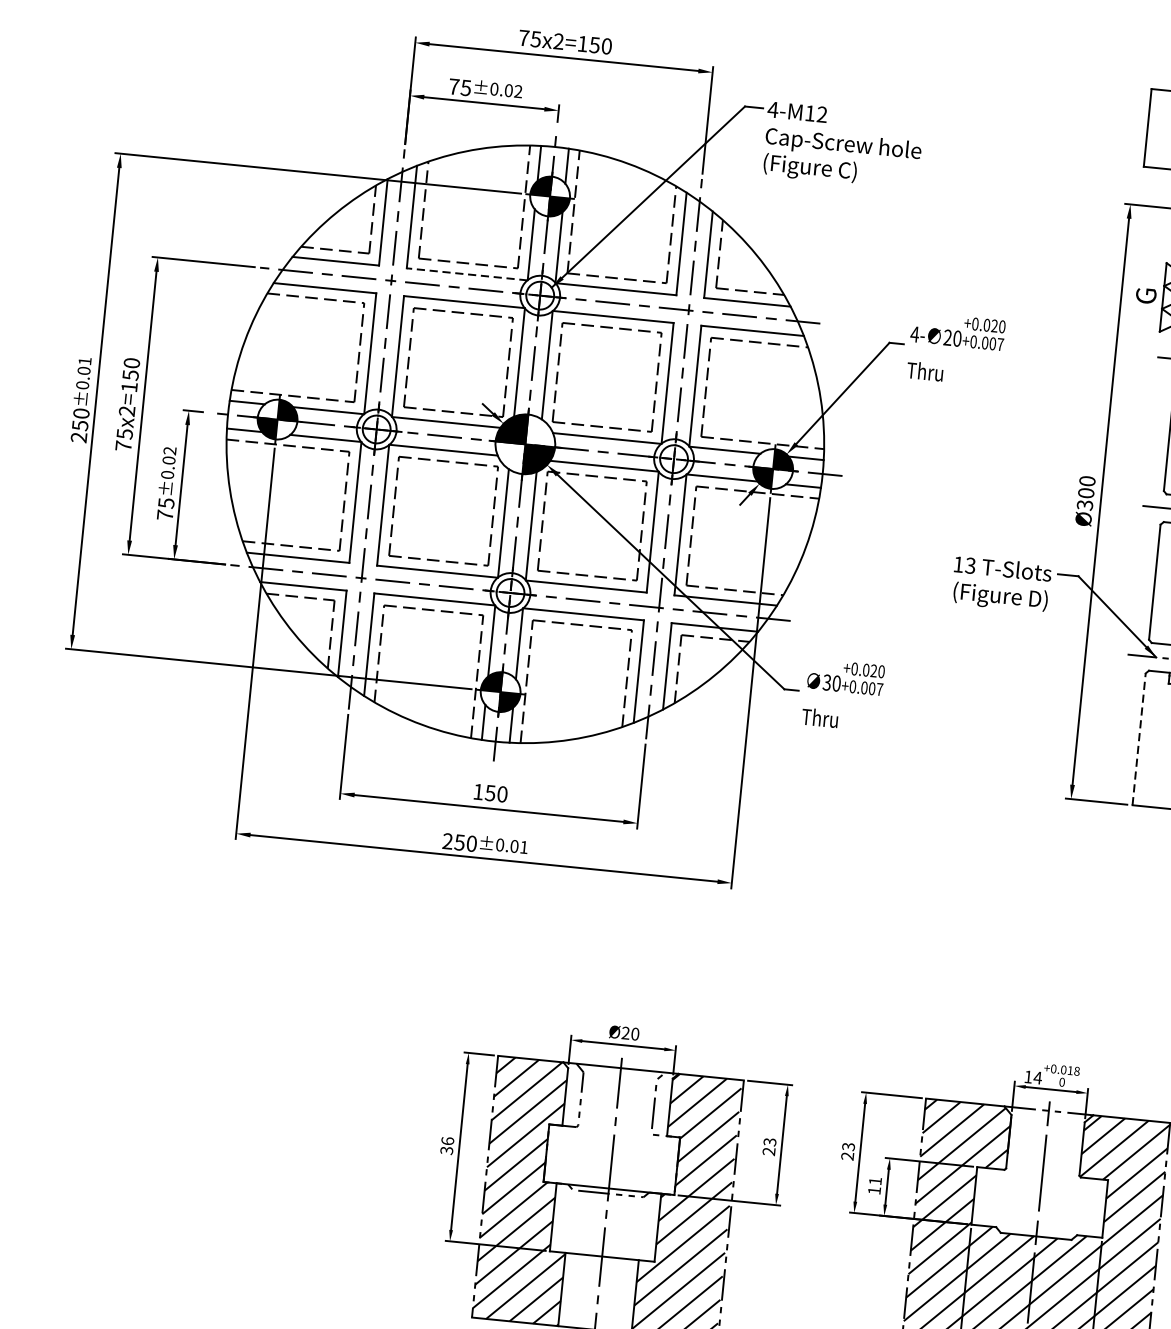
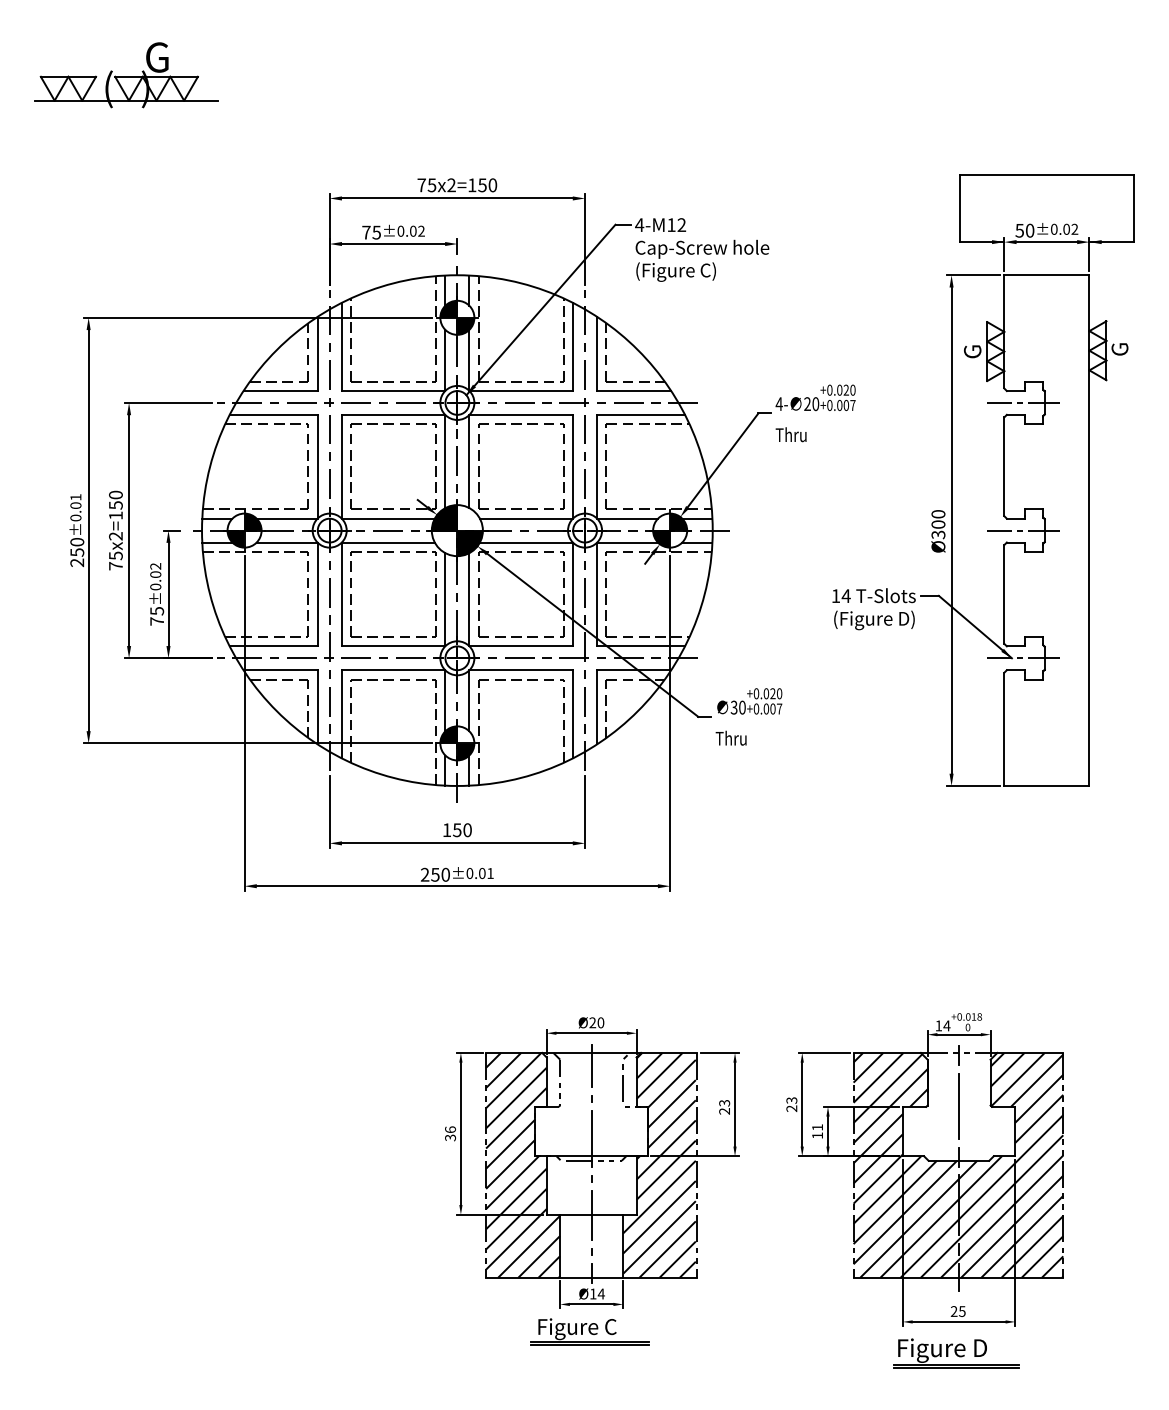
line: (467, 274) -> (393, 391), dashed -> solid
text: (969, 566) -> (845, 596), 13 -> 14
line: (1139, 739) -> (1004, 729), dashed -> solid

